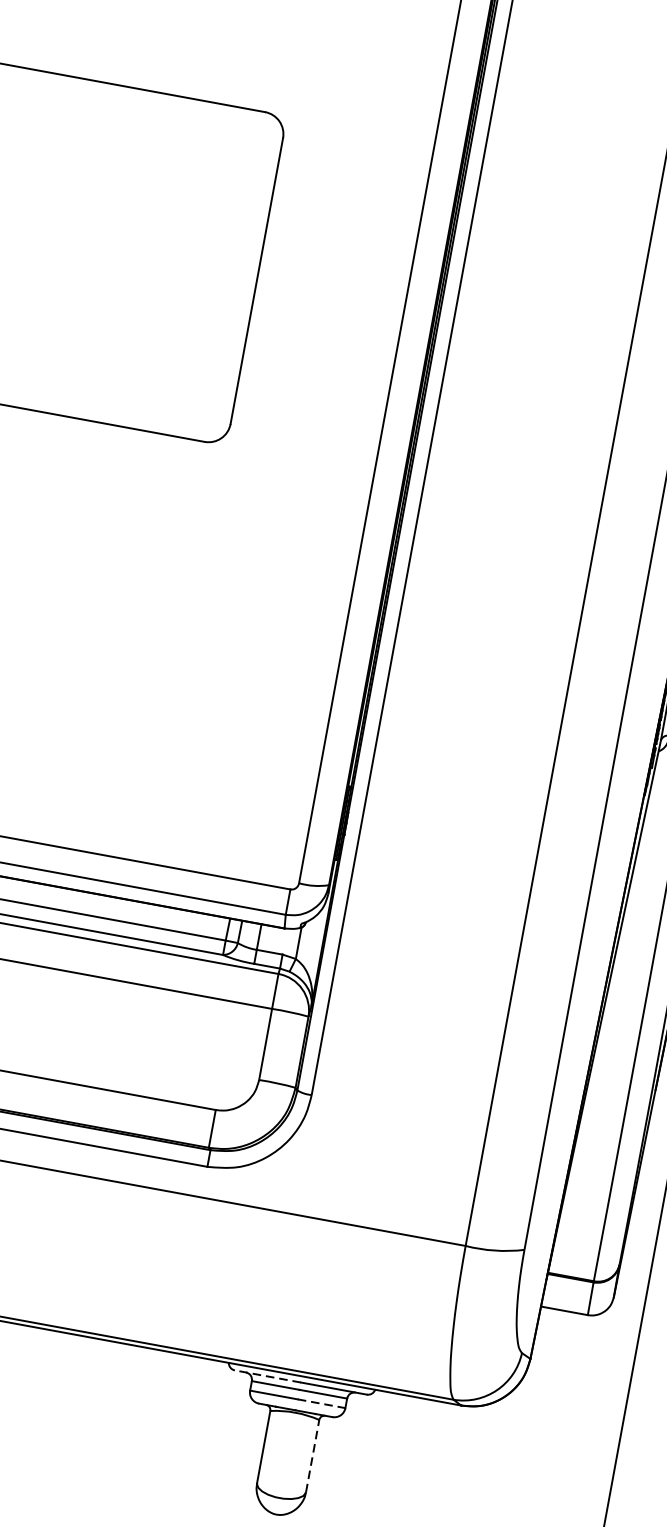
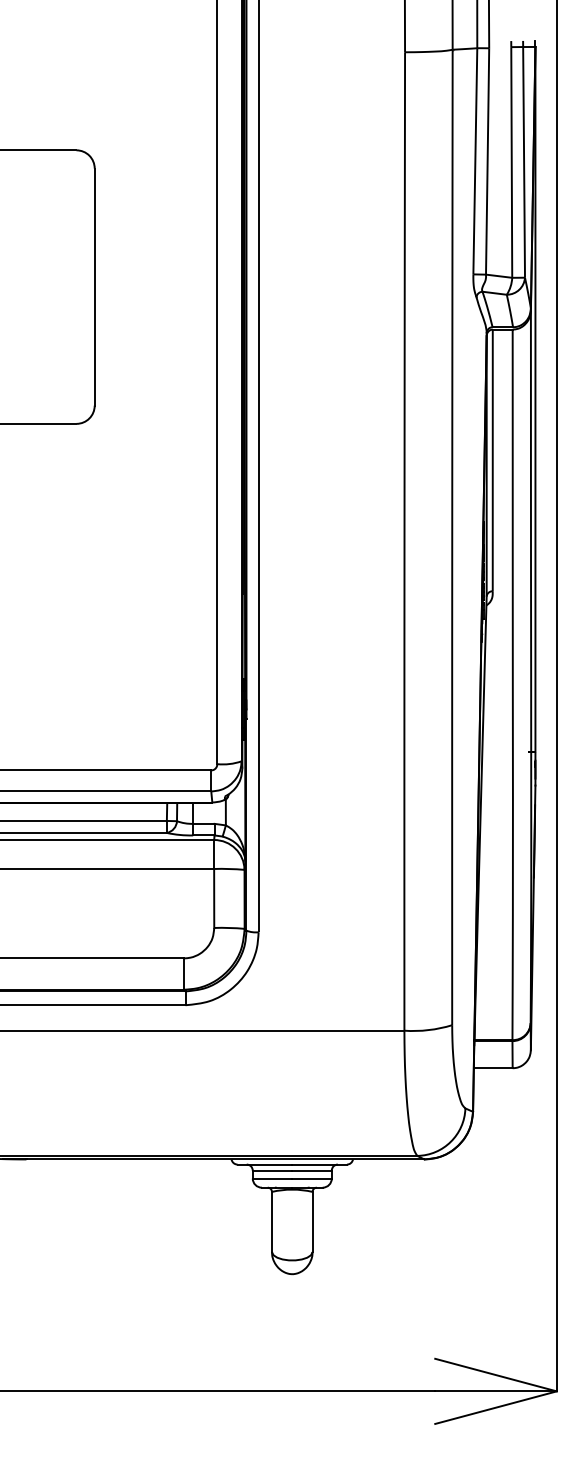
line: (267, 1376) -> (264, 1164), dashed -> solid
line: (322, 1403) -> (312, 1178), dashed -> solid
line: (312, 1455) -> (312, 1221), dashed -> solid

